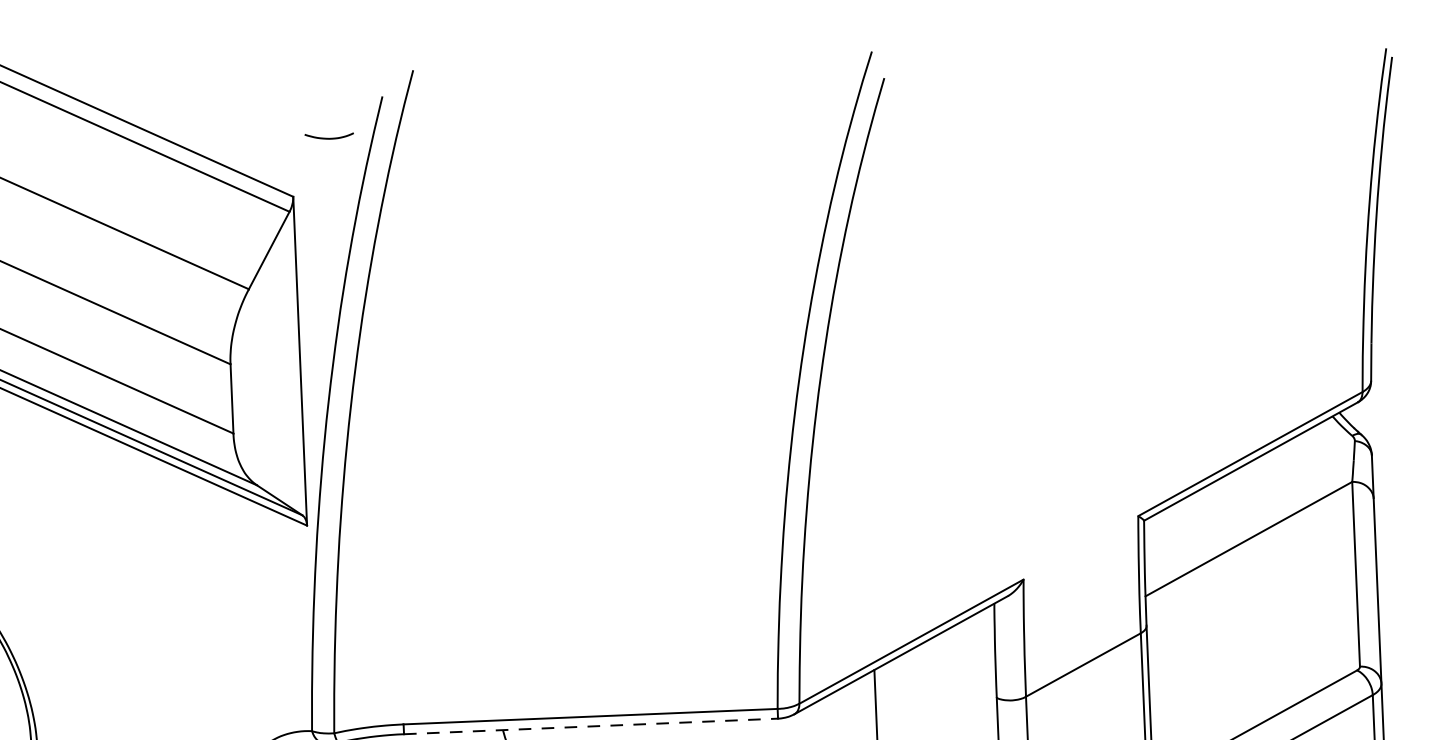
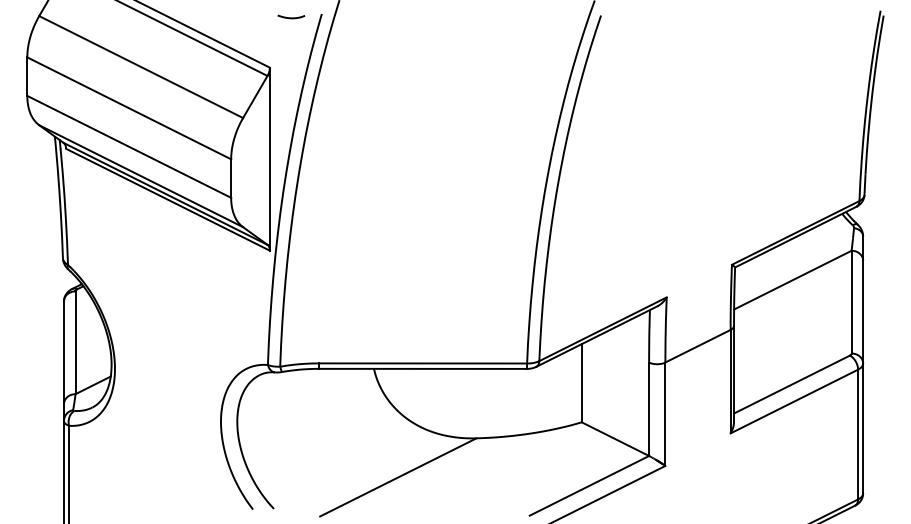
curve: (329, 137) -> (291, 17), moved
line: (591, 725) -> (423, 368), dashed -> solid

